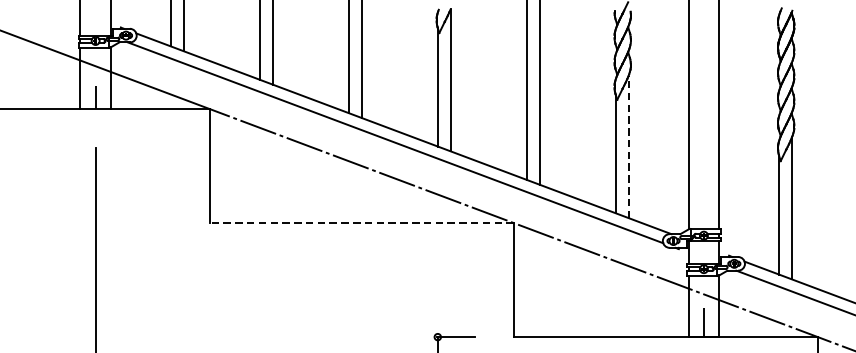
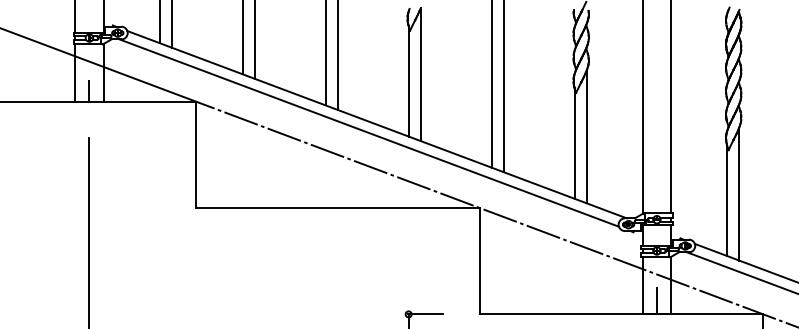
line: (628, 146) -> (586, 136), dashed -> solid
line: (361, 222) -> (337, 207), dashed -> solid

